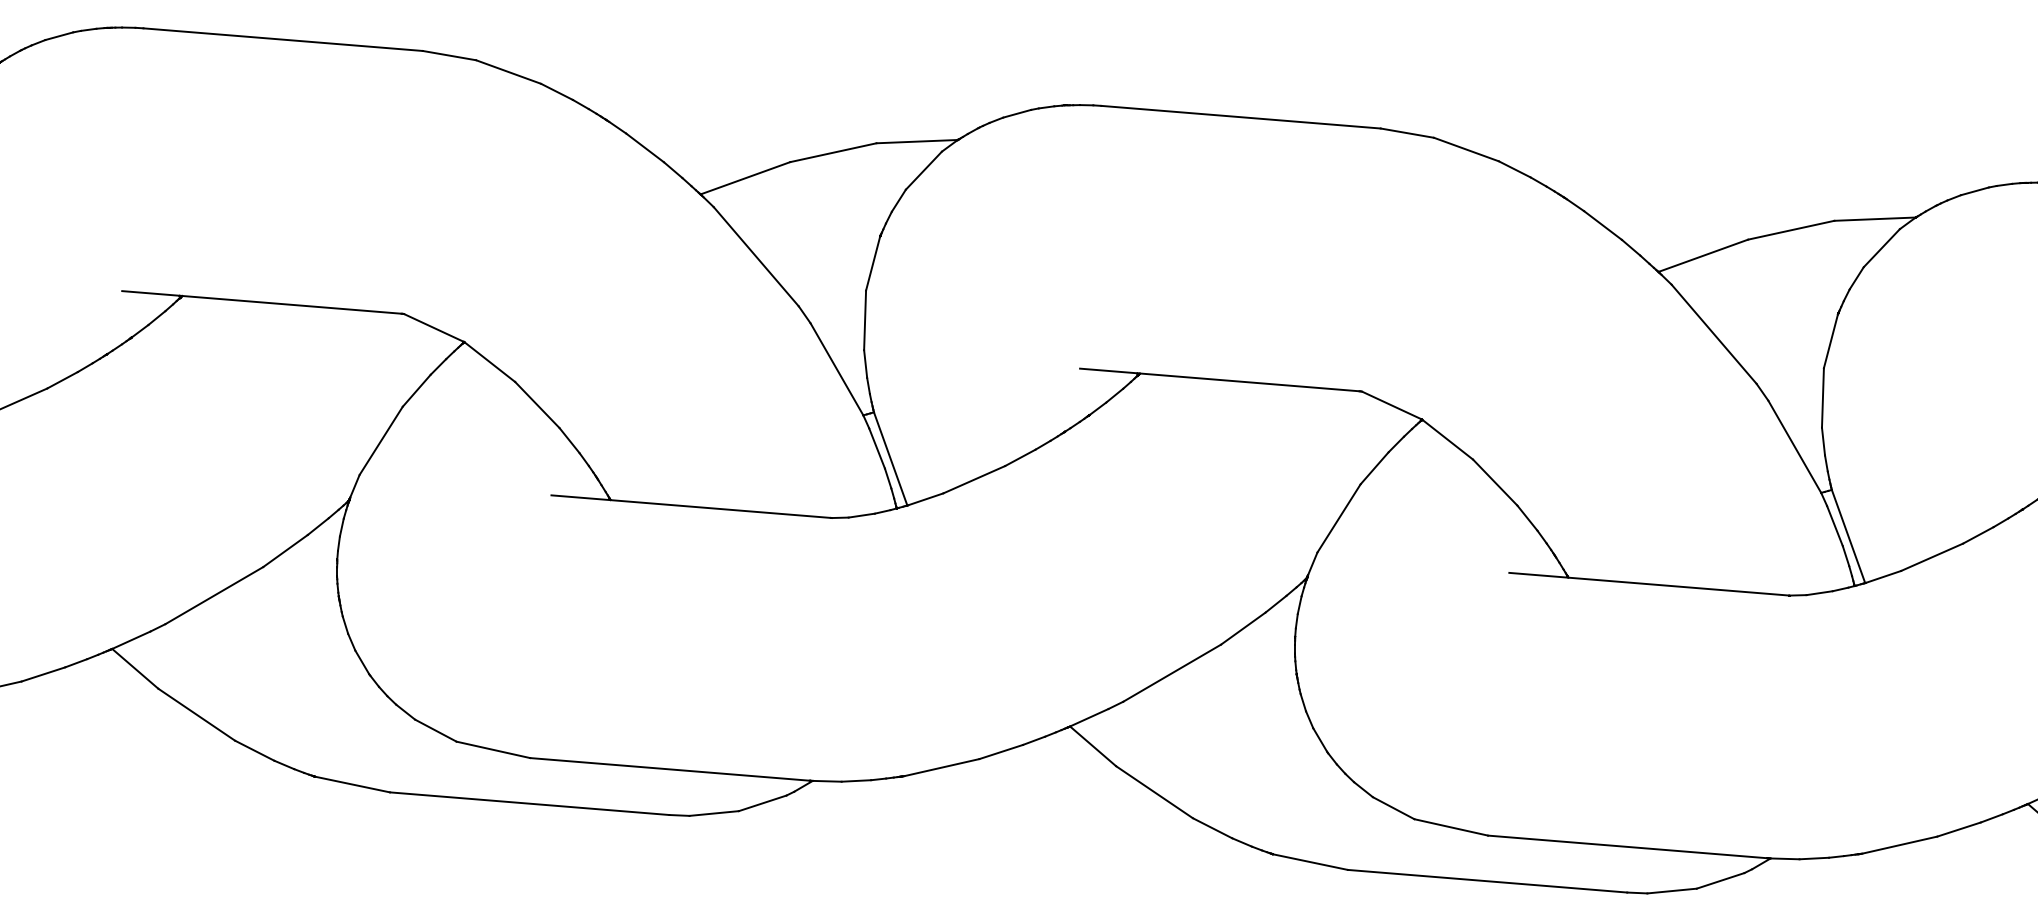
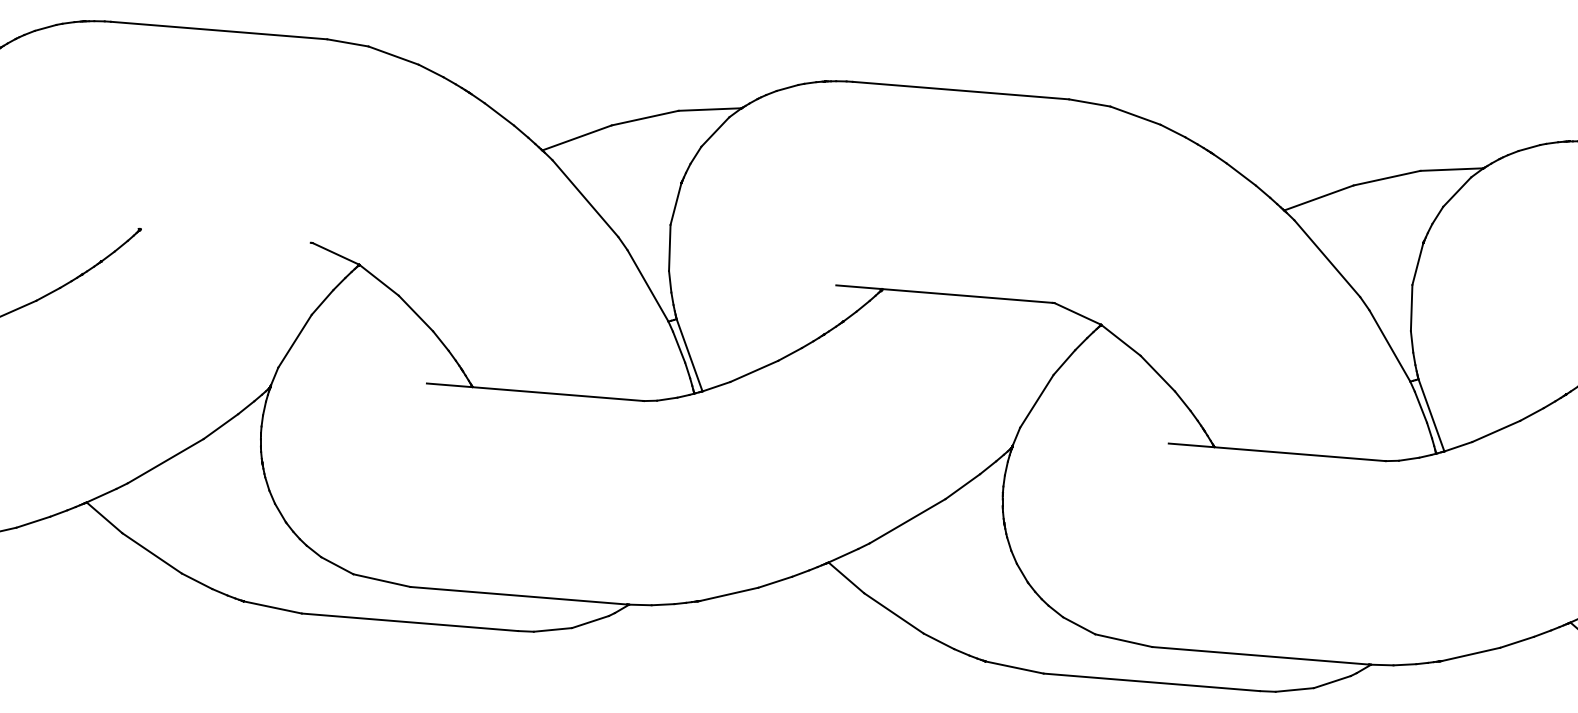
line: (261, 302) -> (202, 234), removed

